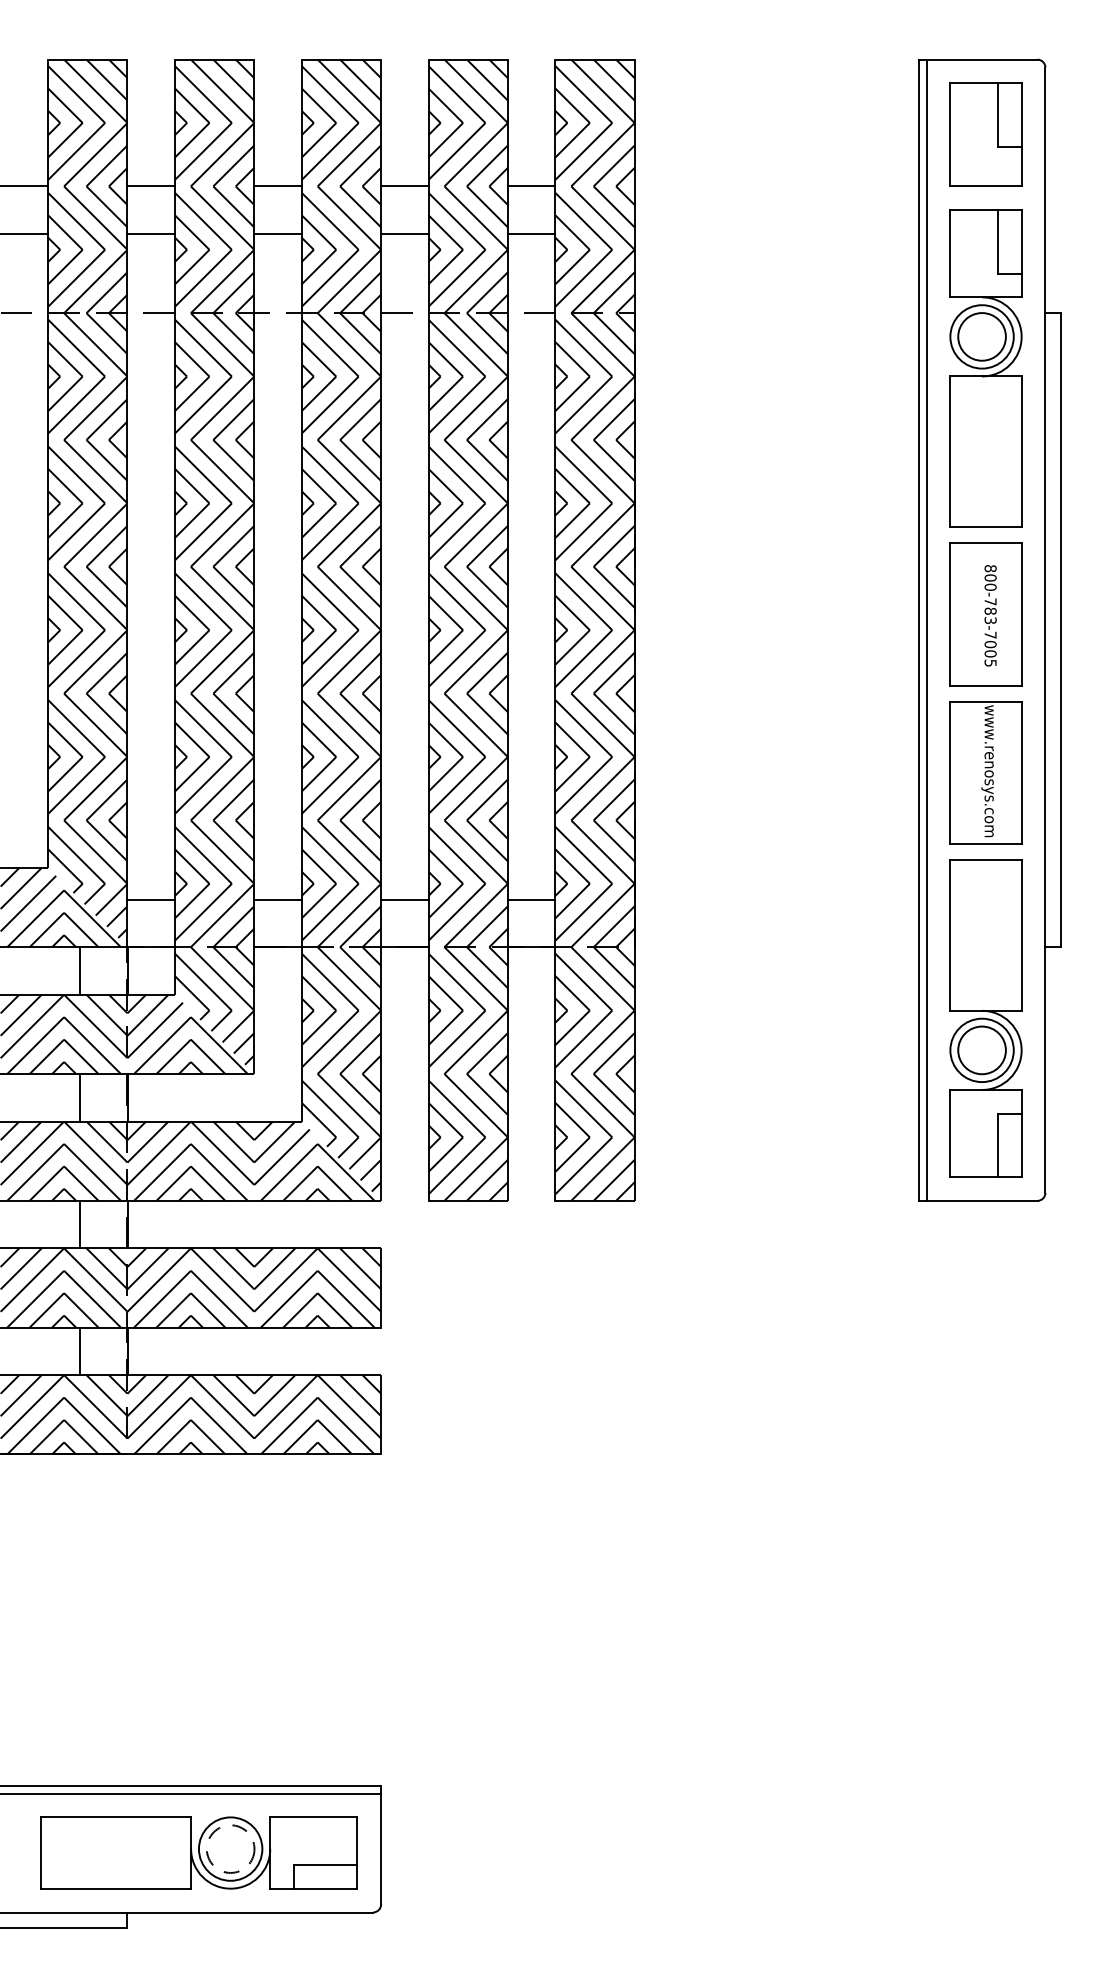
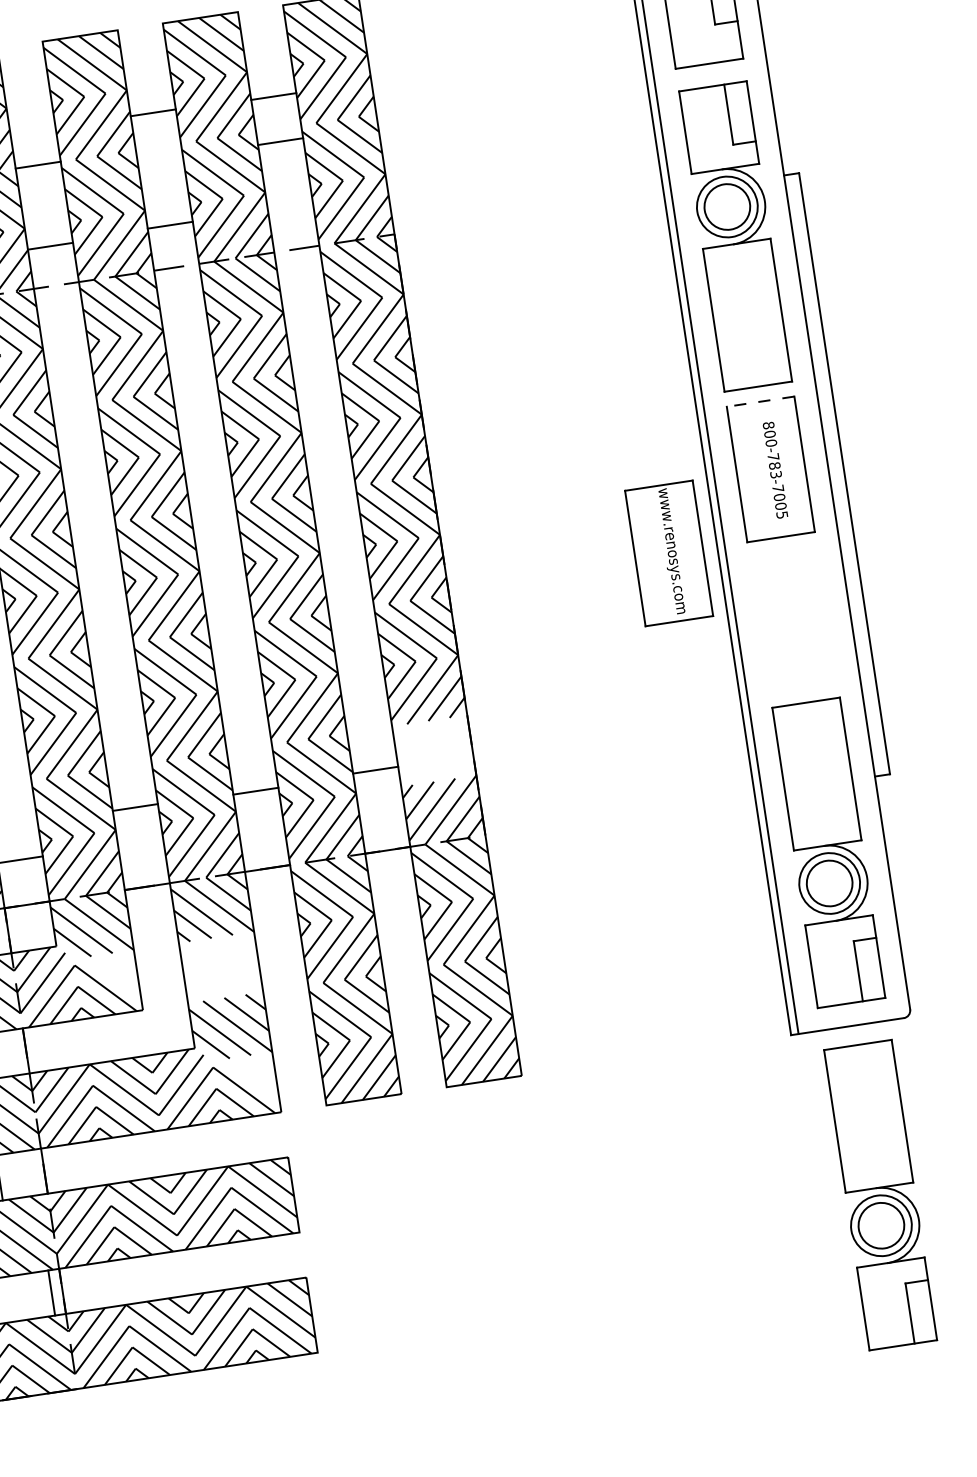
line: (404, 186) -> (153, 113), moved
line: (531, 186) -> (273, 96), moved
line: (277, 233) -> (49, 246), moved
line: (404, 233) -> (169, 224), moved
line: (531, 233) -> (280, 141), moved
line: (986, 542) -> (761, 401), solid -> dashed
part: (985, 772) -> (668, 553), moved
hatch: (594, 851) -> (433, 750), removed
line: (277, 899) -> (134, 807), moved
line: (404, 899) -> (255, 791), moved
line: (531, 899) -> (375, 769), moved
hatch: (227, 1037) -> (112, 979), removed
hatch: (341, 1041) -> (221, 966), removed
hatch: (353, 1164) -> (250, 1081), removed
line: (80, 1351) -> (52, 1293), moved
part: (985, 1379) -> (880, 1195), added

